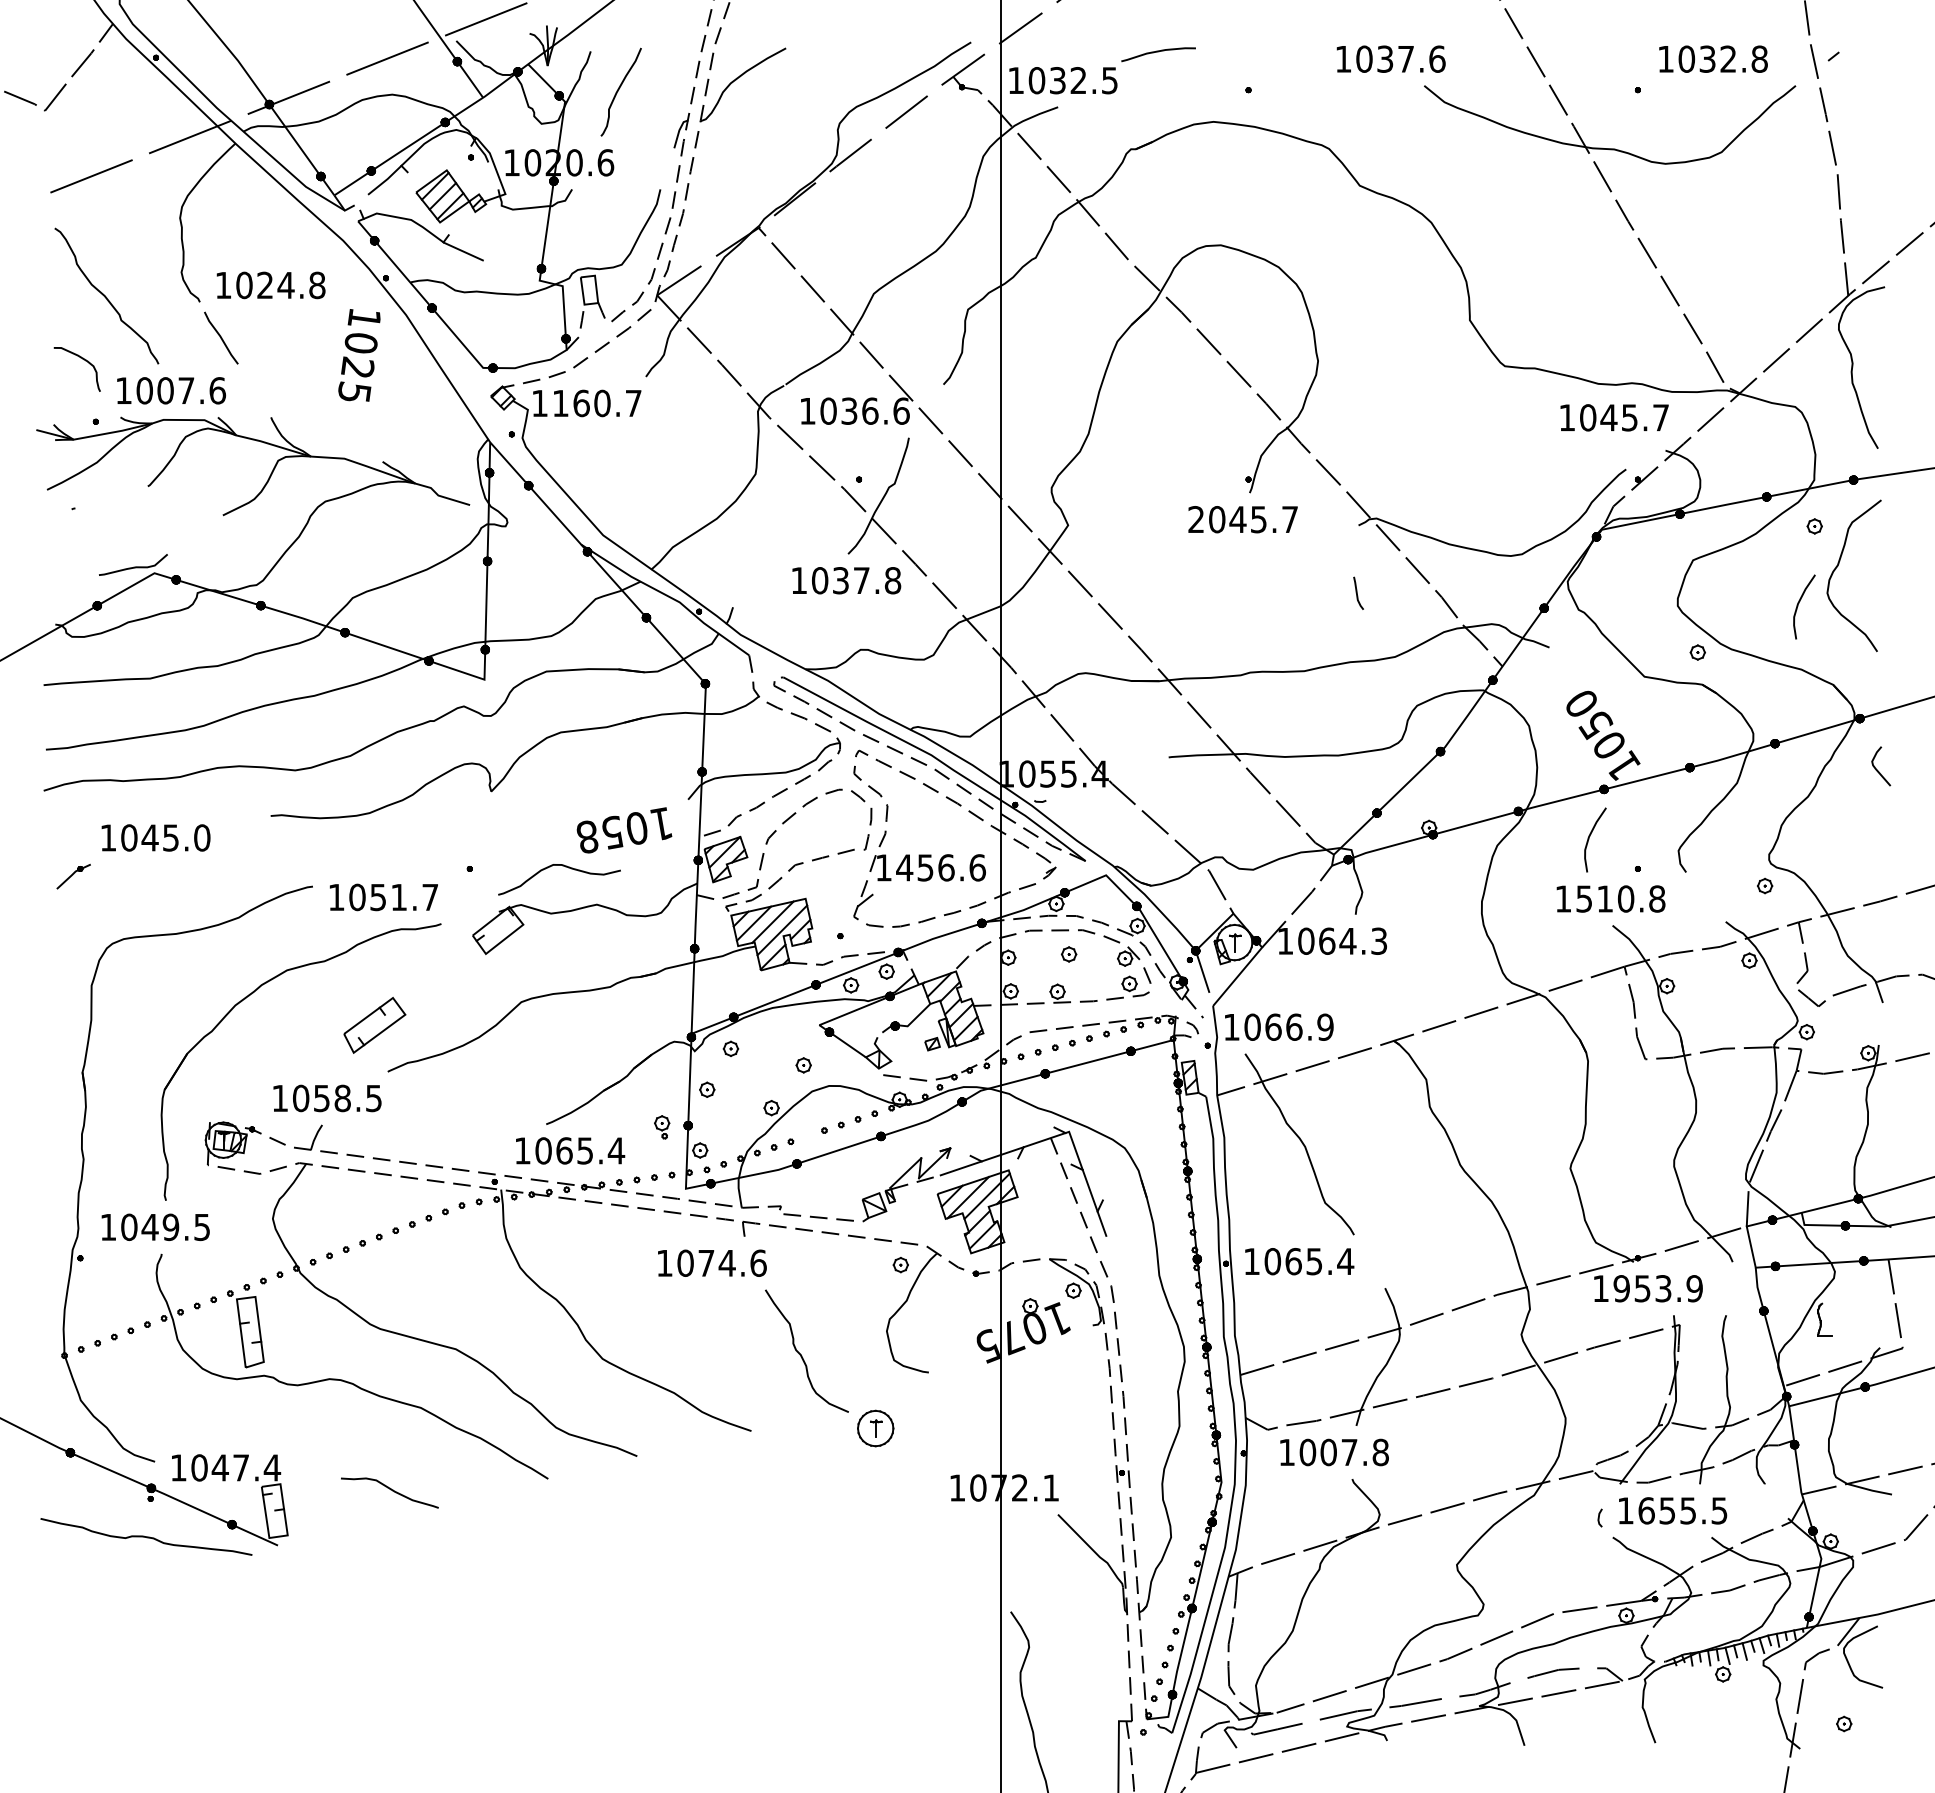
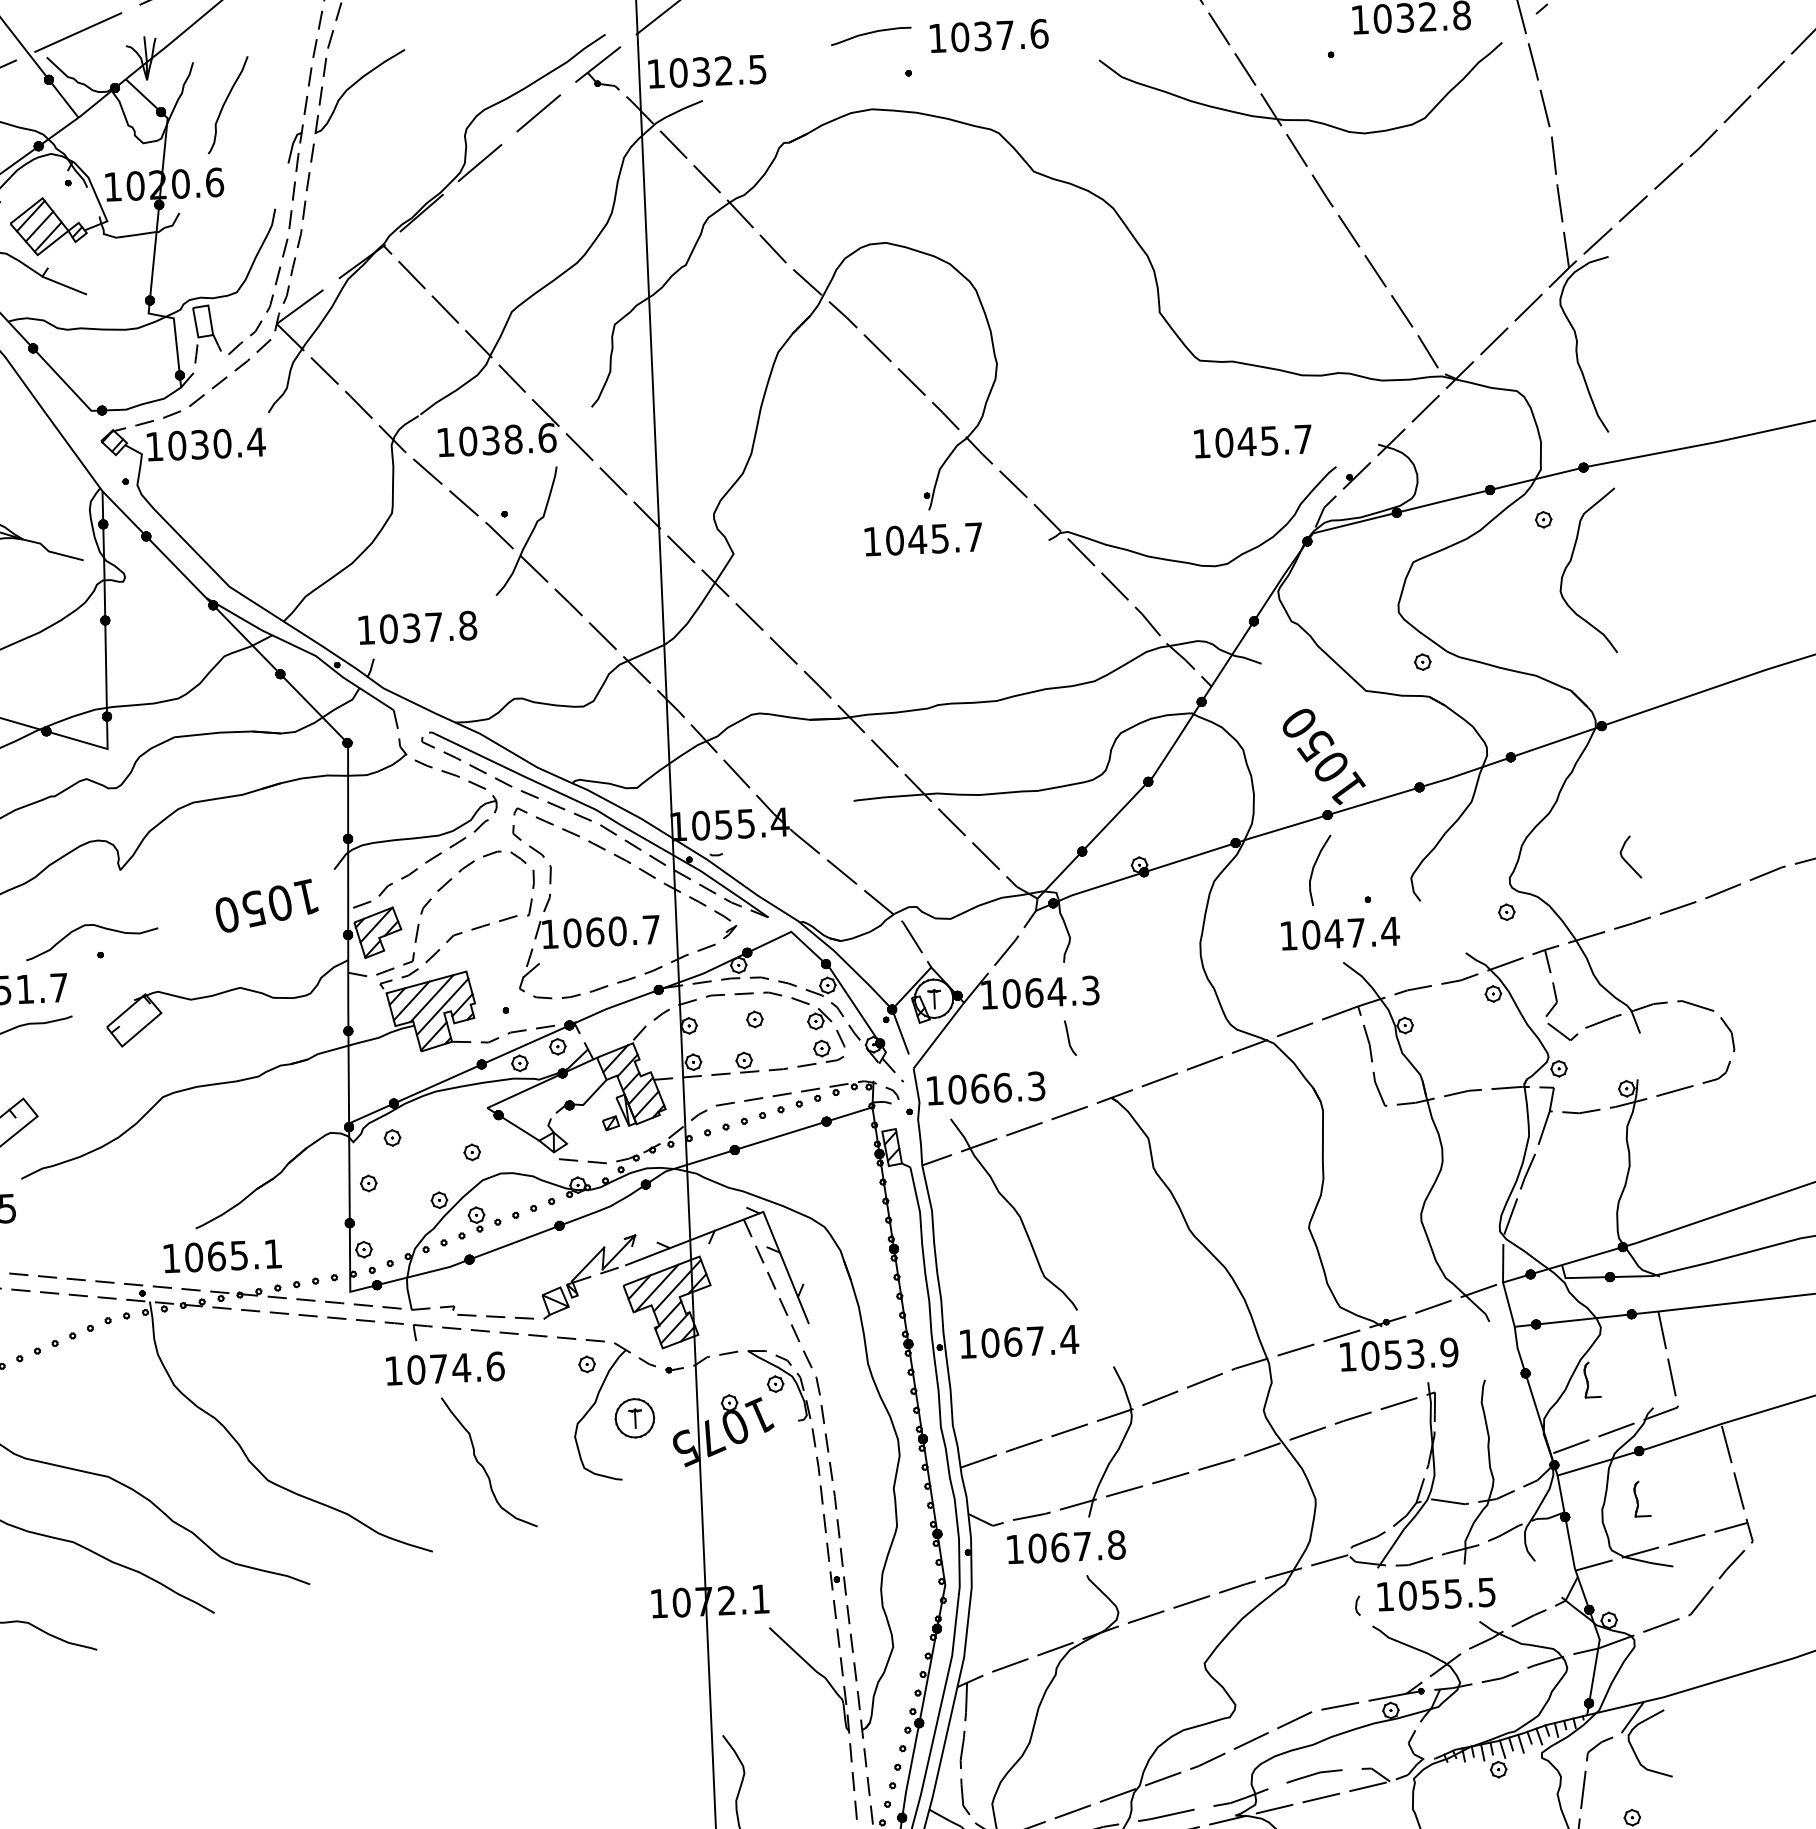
curve: (1158, 52) -> (871, 33), moved
text: (1390, 58) -> (988, 35), moved
text: (597, 403) -> (217, 444), 1160.7 -> 1030.4
text: (870, 410) -> (513, 438), 1036.6 -> 1038.6
text: (1614, 417) -> (1252, 441), moved
text: (1195, 519) -> (871, 541), 2045.7 -> 1045.7
text: (846, 580) -> (417, 627), moved
line: (1357, 592) -> (1069, 1037), moved
curve: (1799, 603) -> (1530, 604), removed
curve: (1877, 769) -> (1626, 860), moved
text: (587, 836) -> (226, 914), 1058 -> 1050
curve: (562, 866) -> (94, 926), moved
text: (940, 867) -> (611, 931), 1456.6 -> 1060.7
text: (1620, 898) -> (1350, 932), 1510.8 -> 1047.4
text: (1325, 1026) -> (1036, 1085), 1066.9 -> 1066.3
part: (662, 1127) -> (477, 1219), moved
text: (616, 1150) -> (273, 1253), 1065.4 -> 1065.1
text: (1314, 1261) -> (1035, 1340), 1065.4 -> 1067.4
text: (712, 1262) -> (445, 1367), moved
text: (1621, 1288) -> (1370, 1355), 1953.9 -> 1053.9
part: (875, 1428) -> (634, 1418), moved
part: (1865, 1430) -> (1641, 1498), added
text: (1328, 1451) -> (1059, 1546), 1007.8 -> 1067.8
text: (1646, 1510) -> (1407, 1595), 1655.5 -> 1055.5

